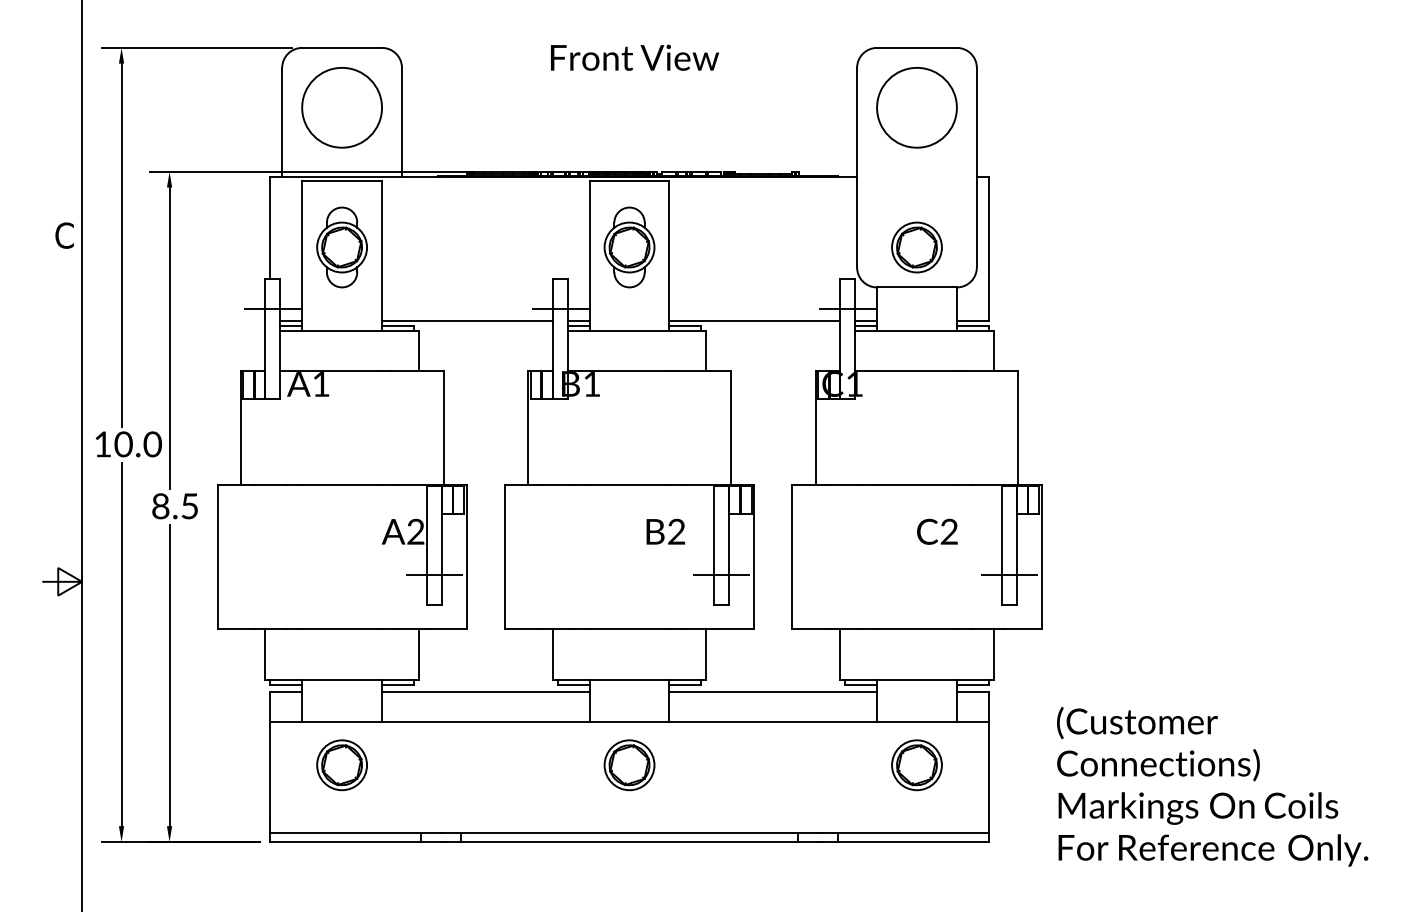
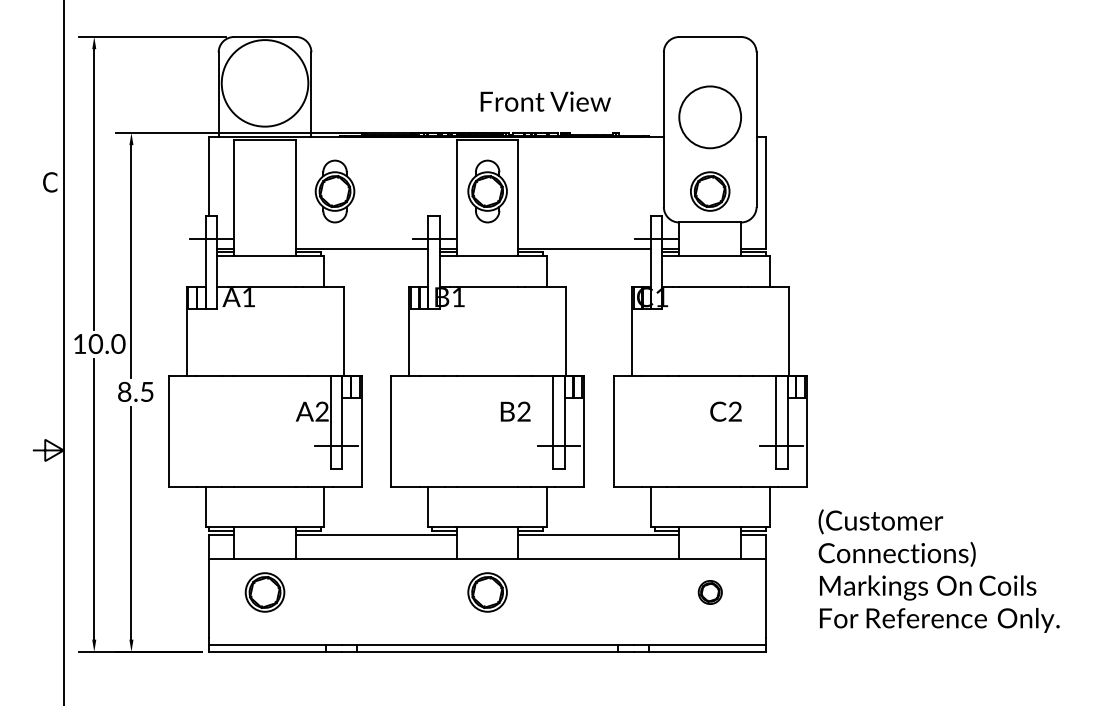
text: (634, 57) -> (545, 101), moved
circle: (341, 107) -> (264, 83), size x1.4
circle: (916, 107) -> (709, 117), moved
part: (341, 247) -> (334, 191), moved
part: (917, 765) -> (710, 592), size x0.6
text: (1211, 785) -> (938, 570), moved

